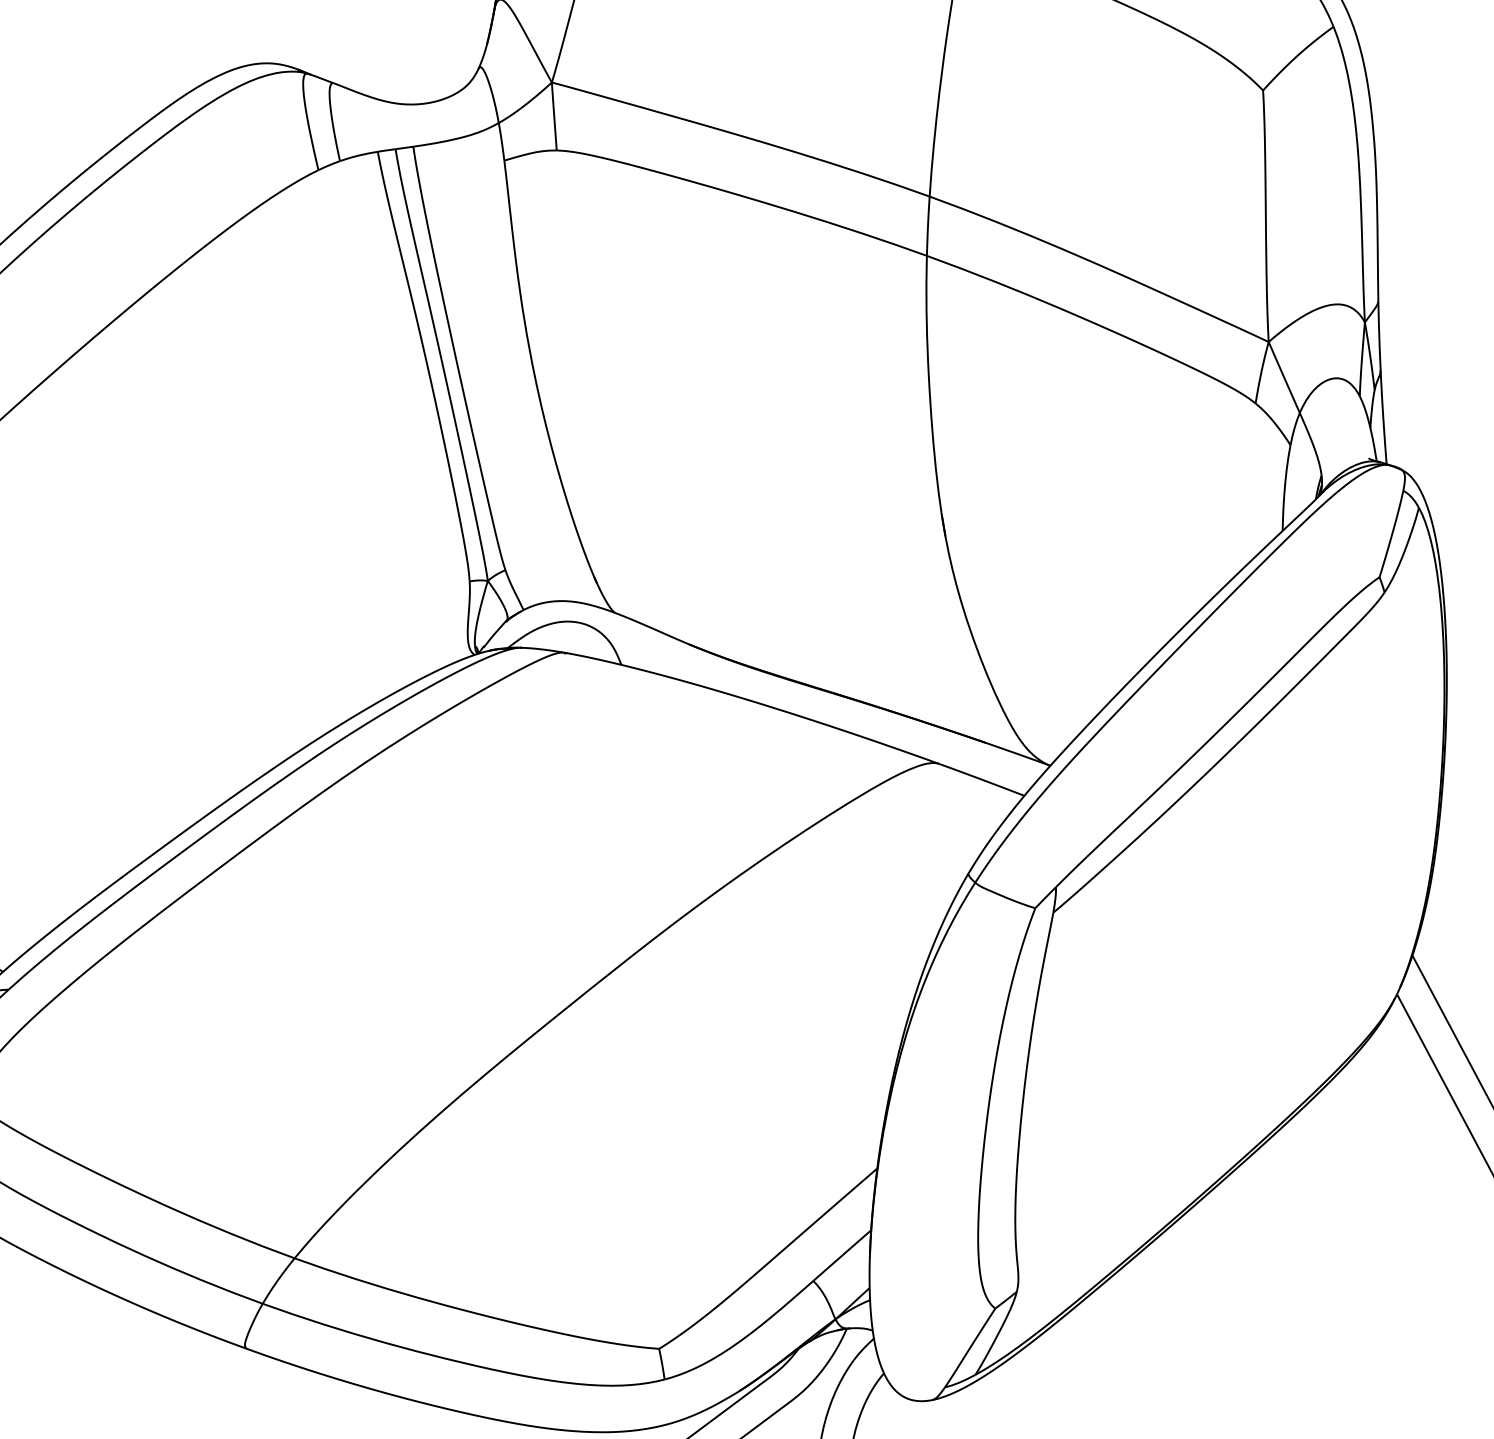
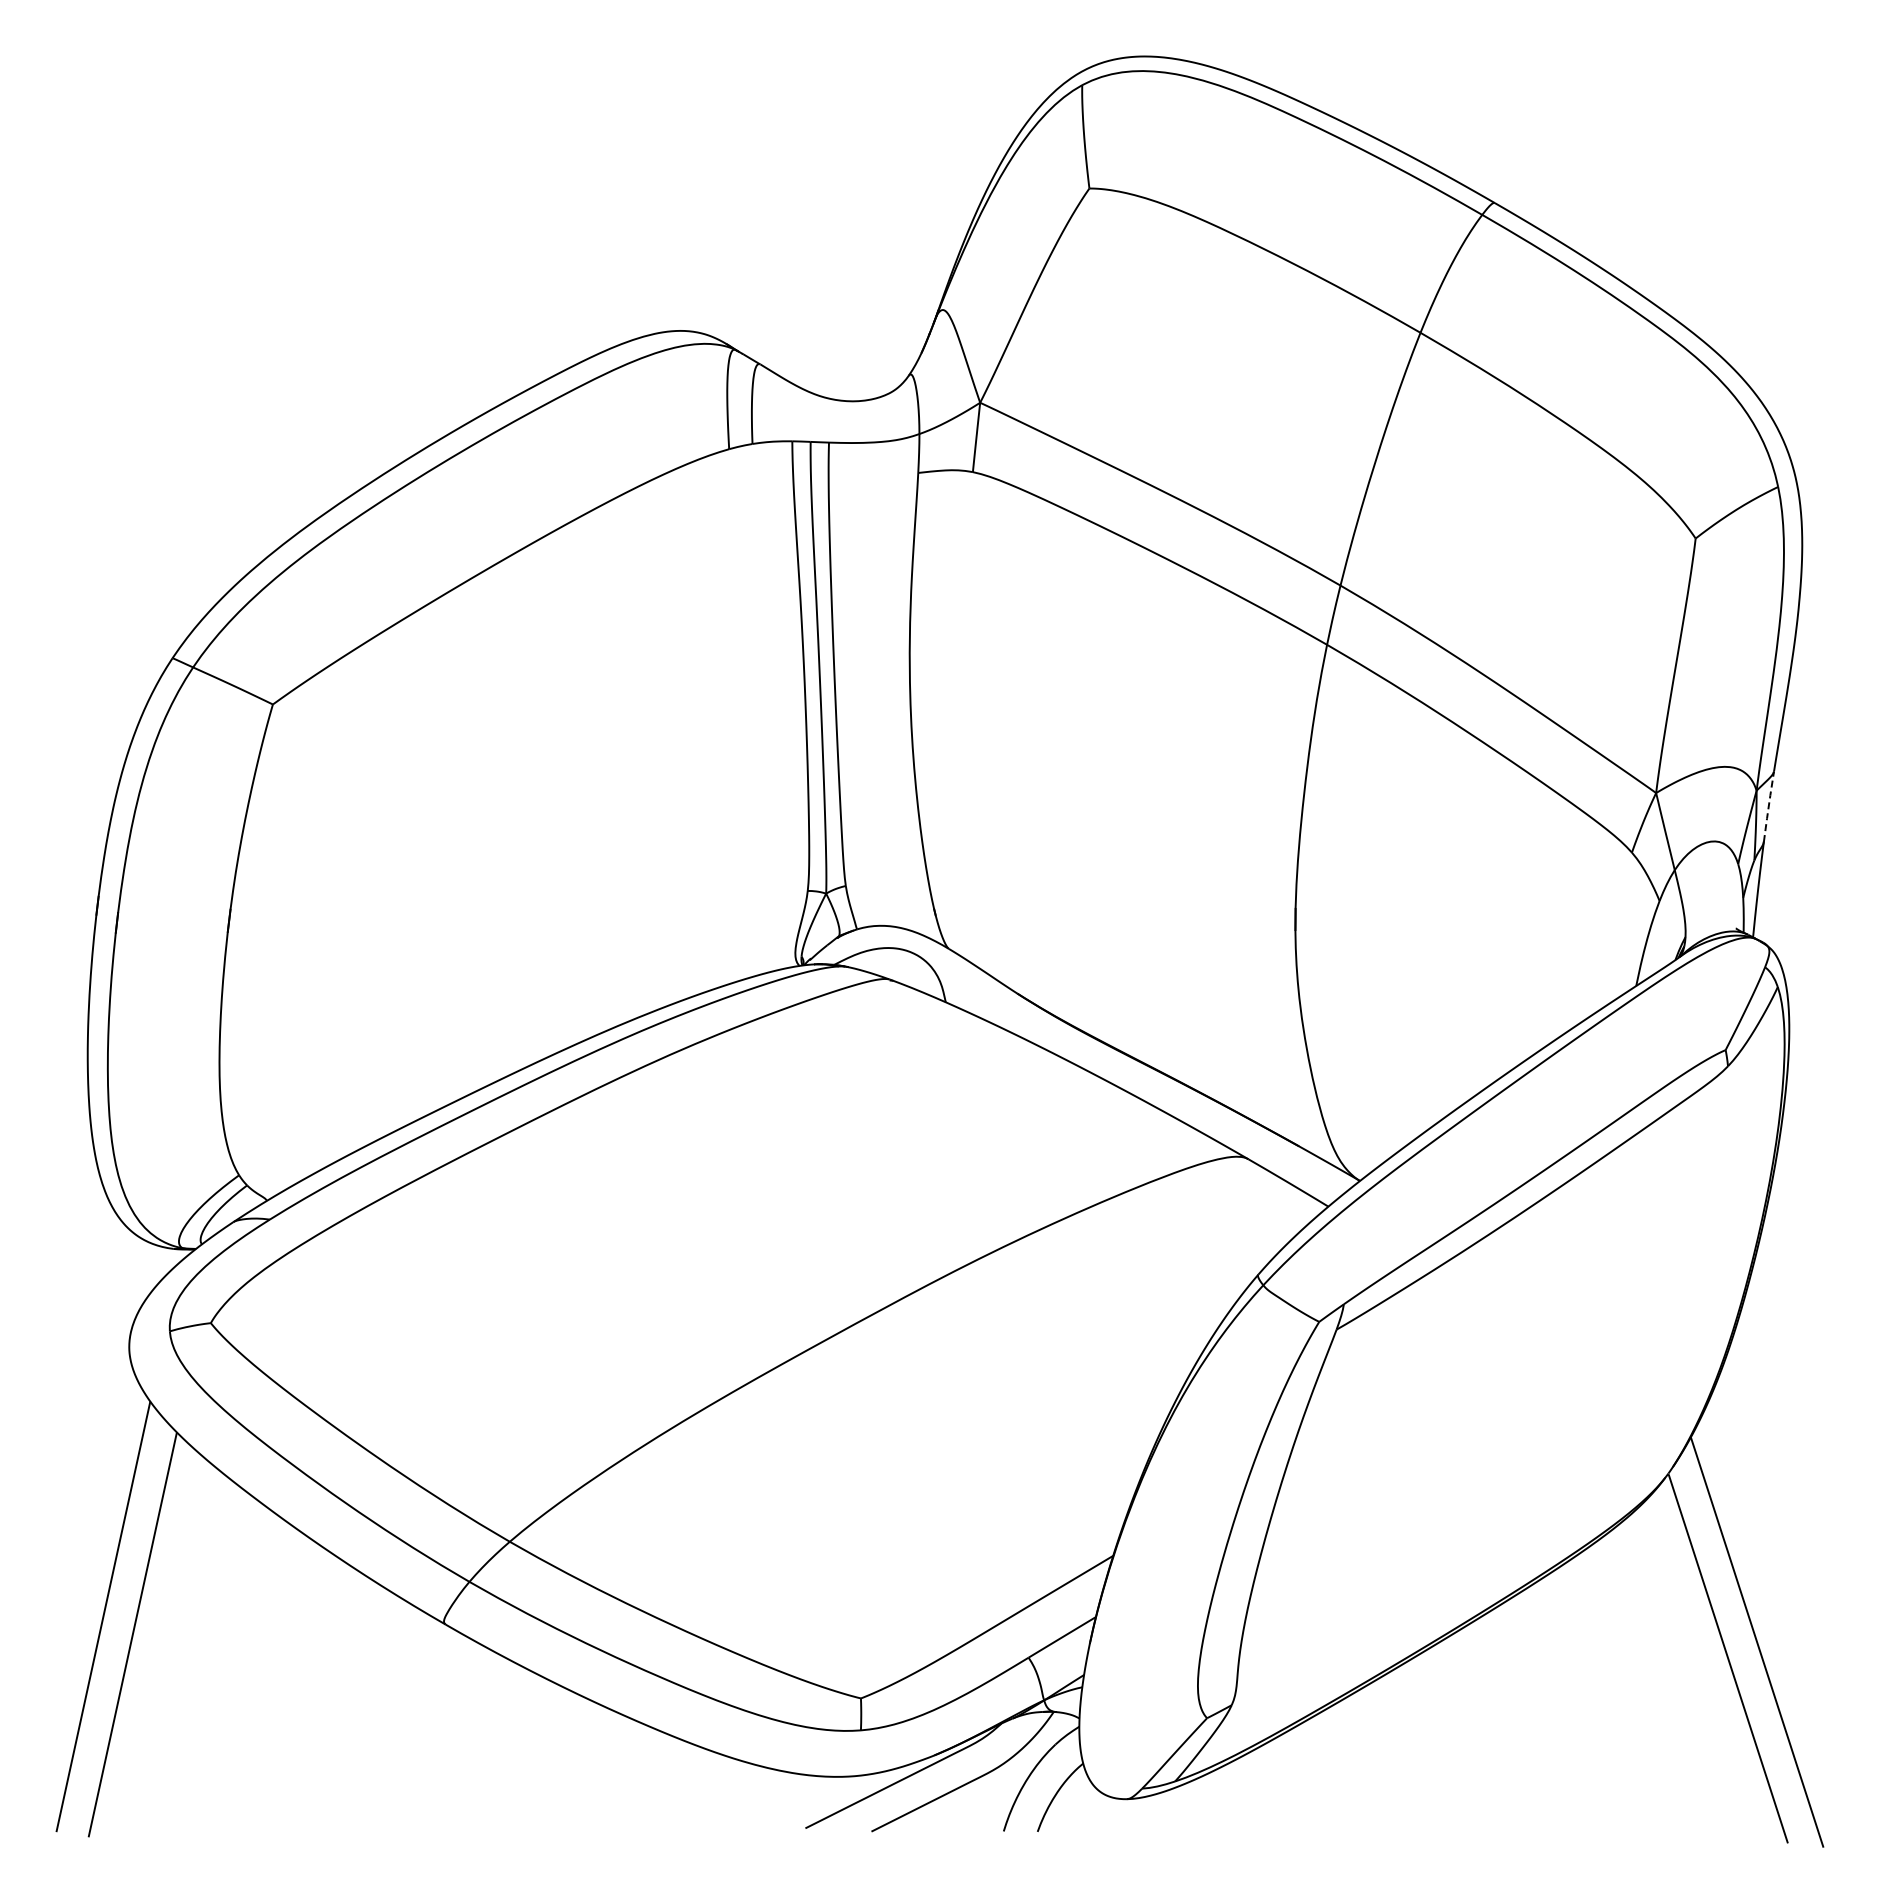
line: (1379, 336) -> (1768, 807), solid -> dashed

